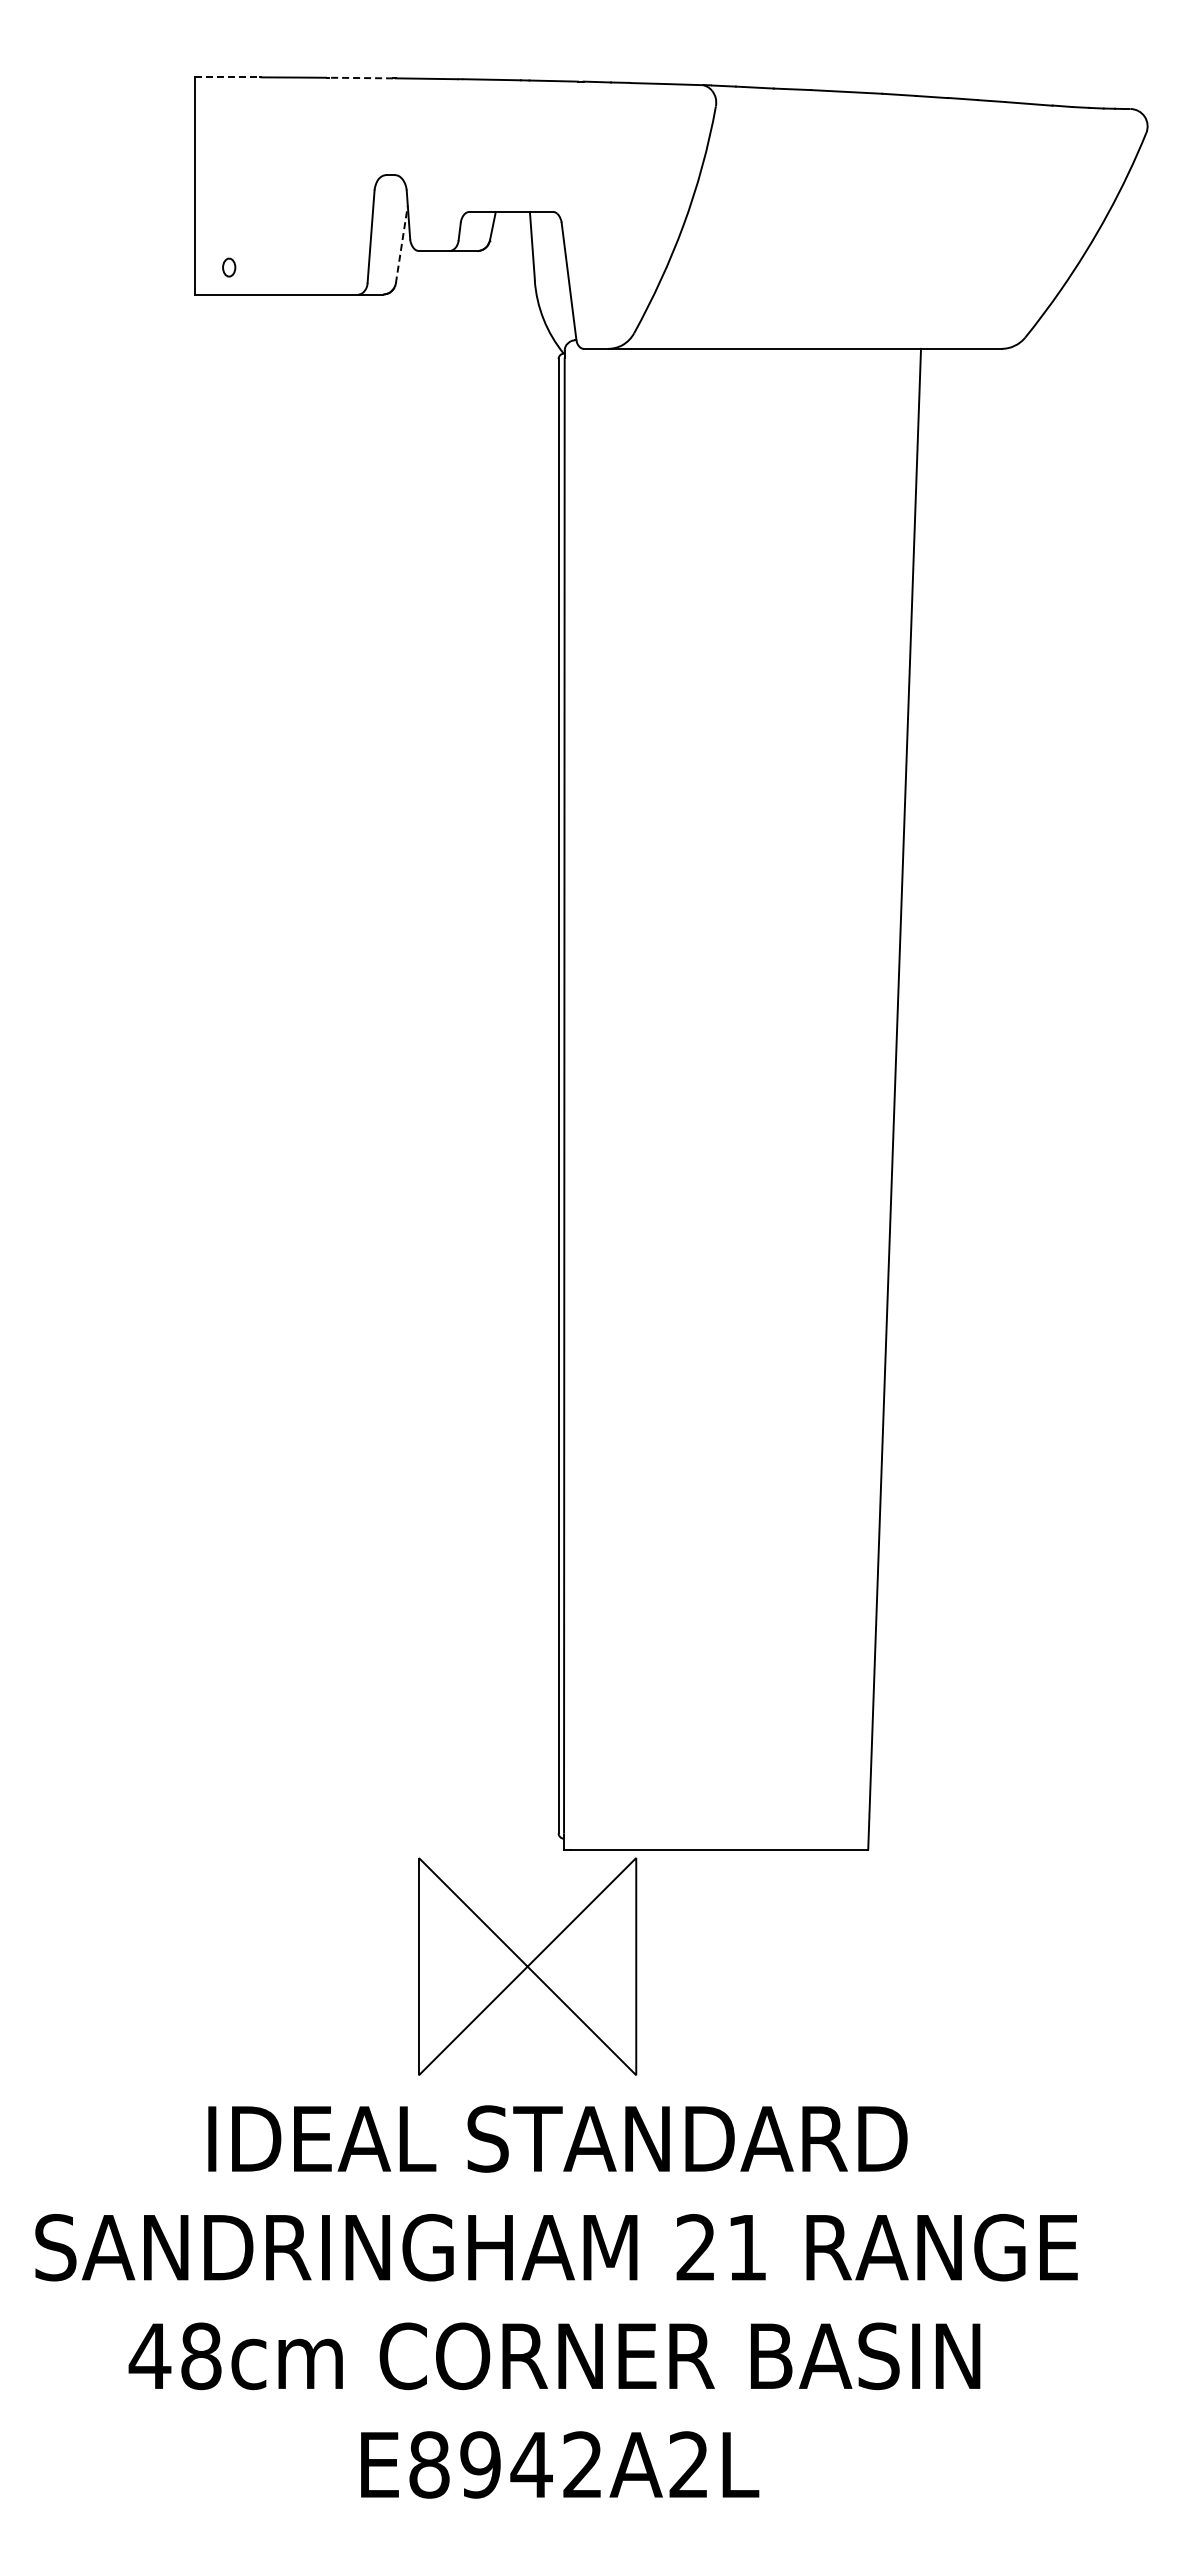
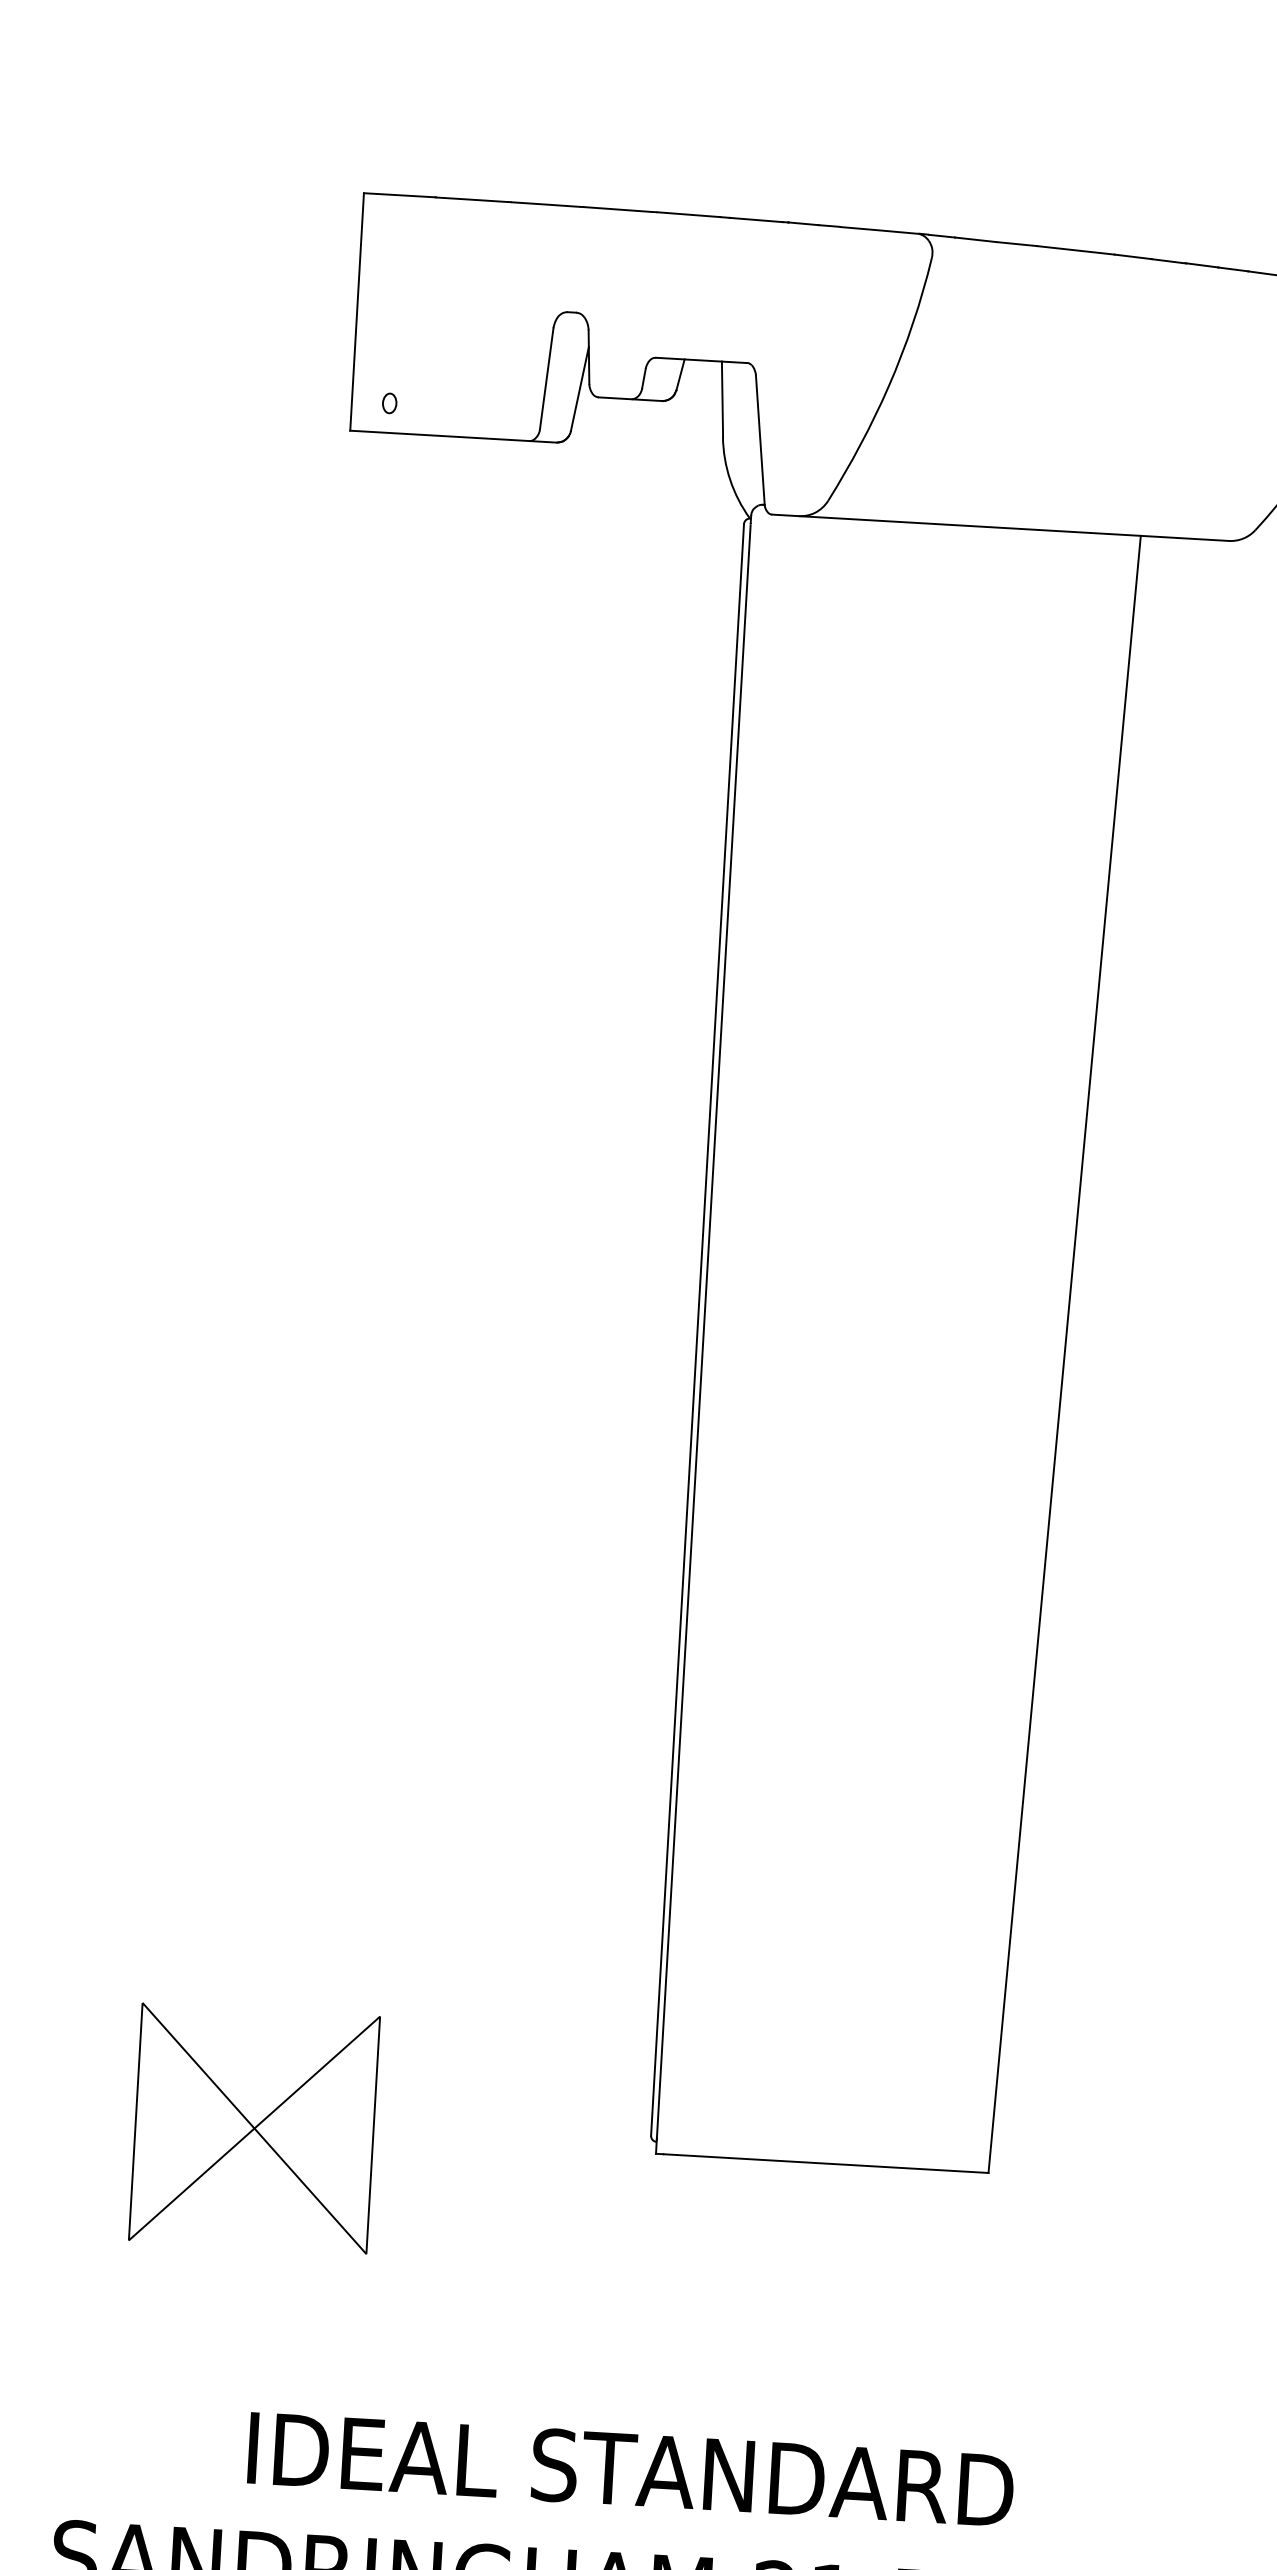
line: (227, 77) -> (399, 195), dashed -> solid
arc: (360, 78) -> (545, 205), dashed -> solid
line: (401, 244) -> (579, 389), dashed -> solid
part: (527, 1966) -> (254, 2128), moved

